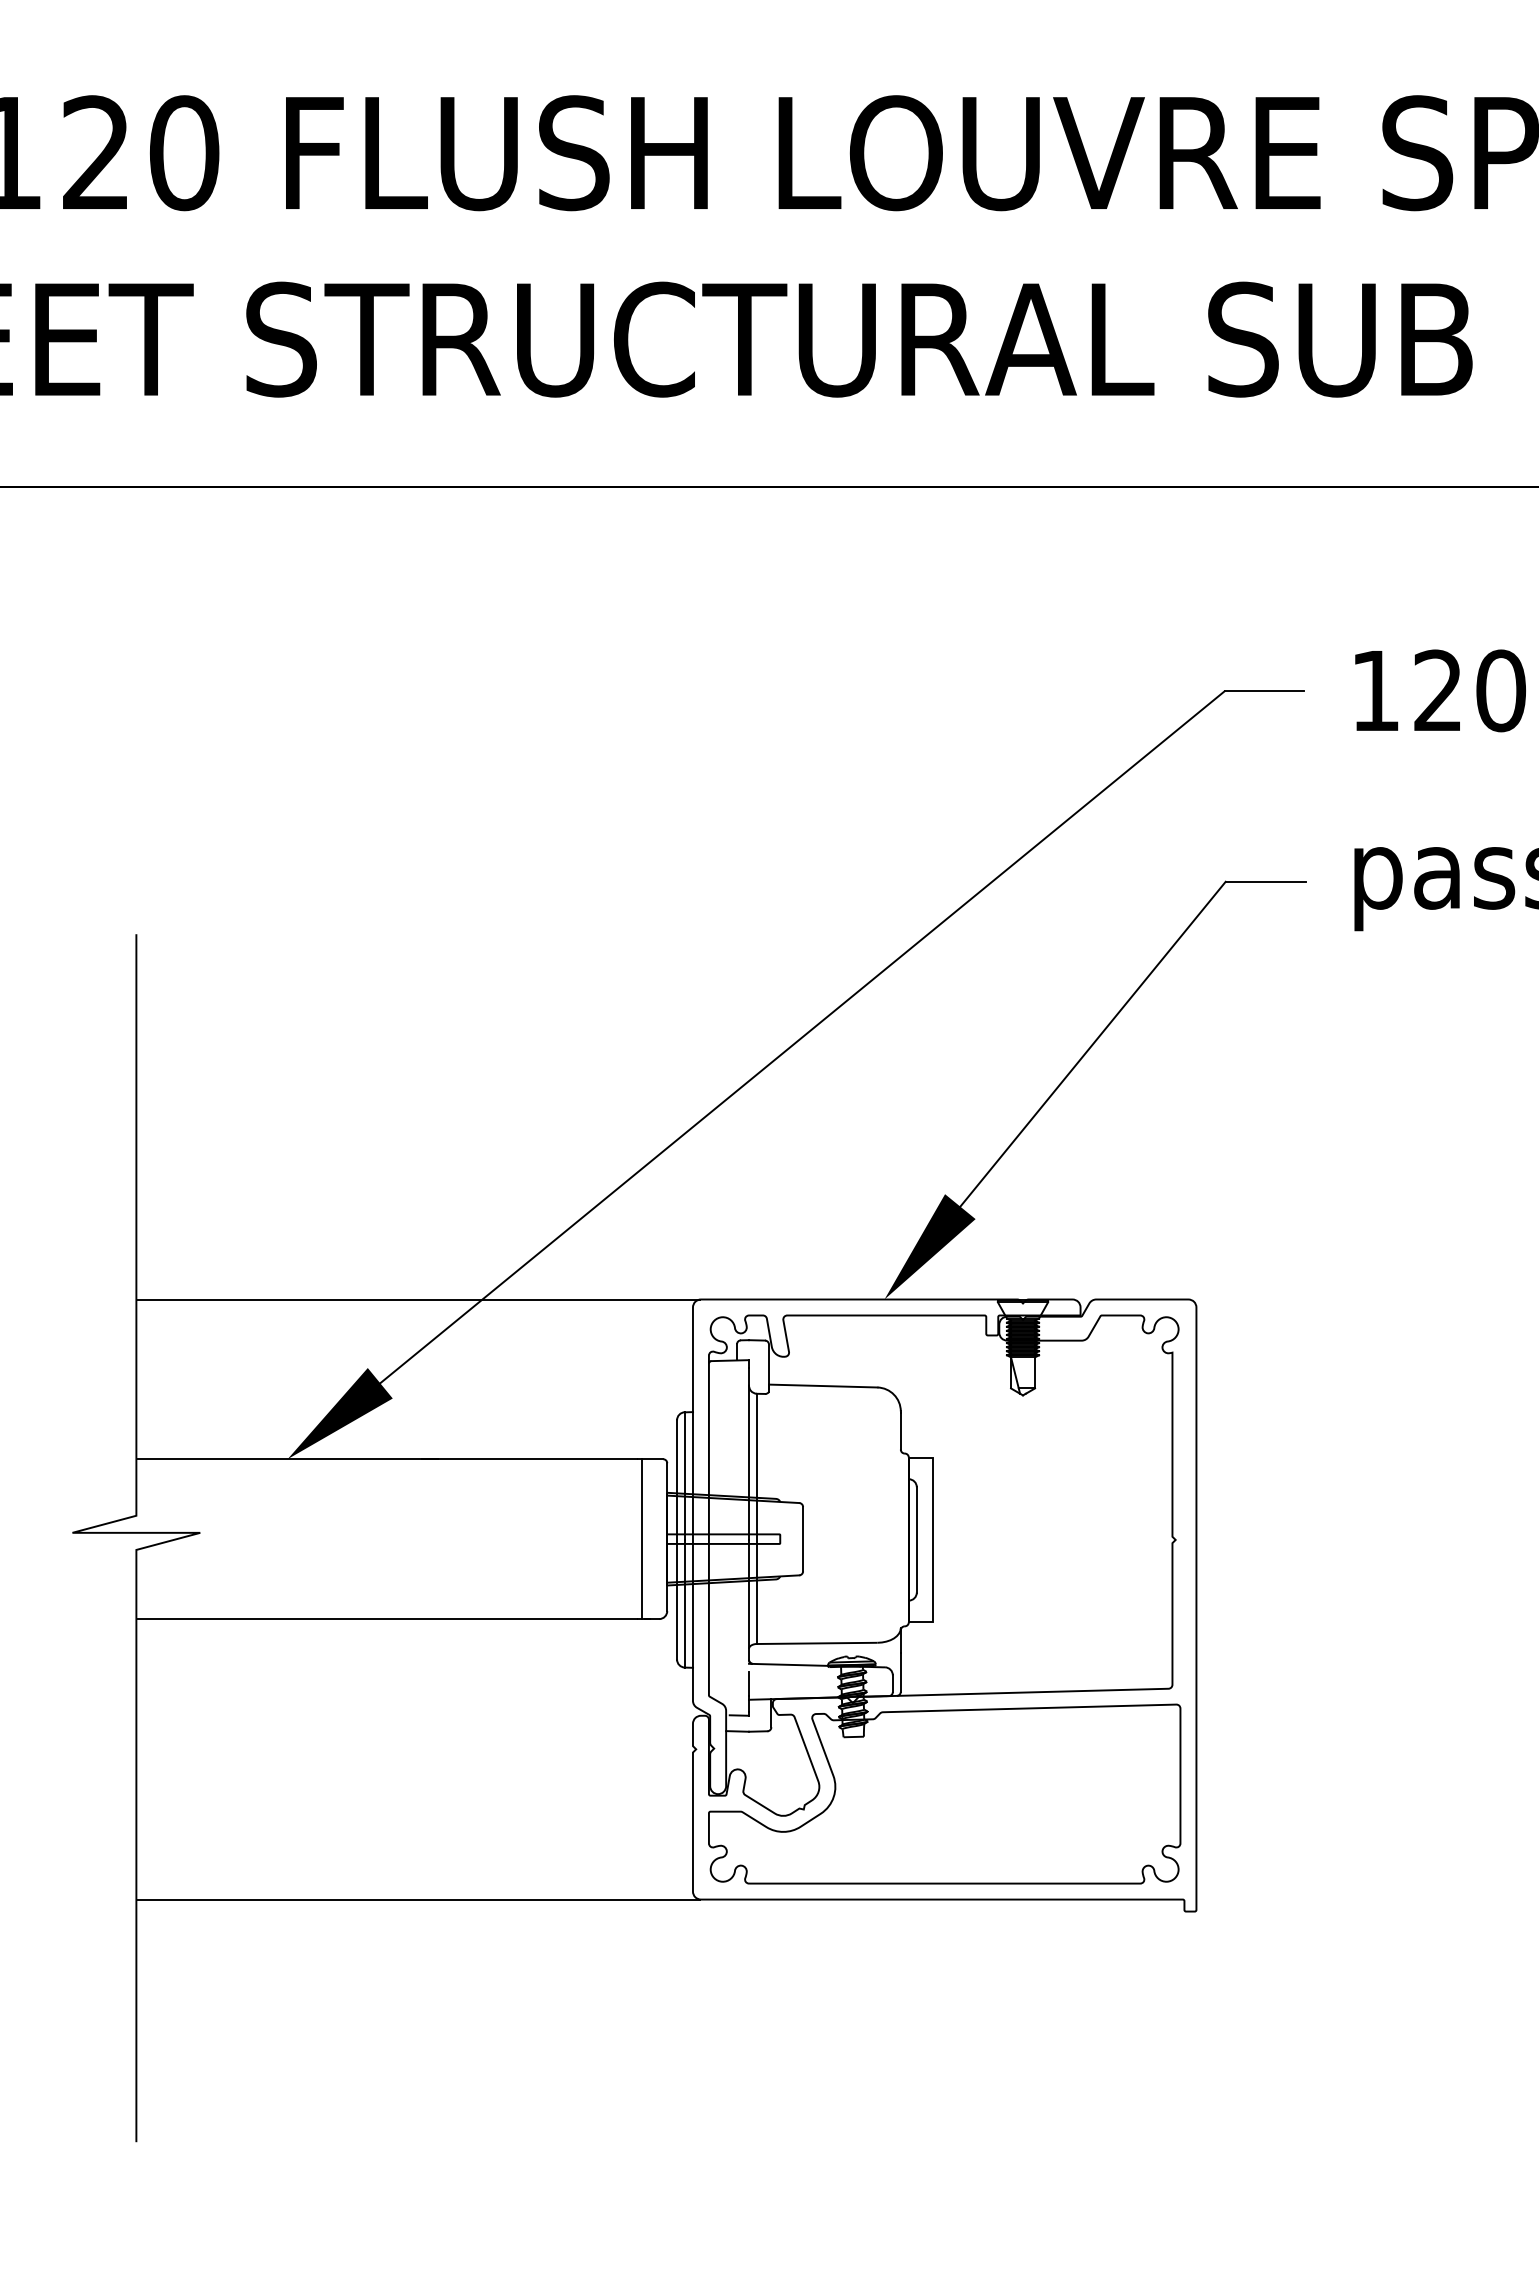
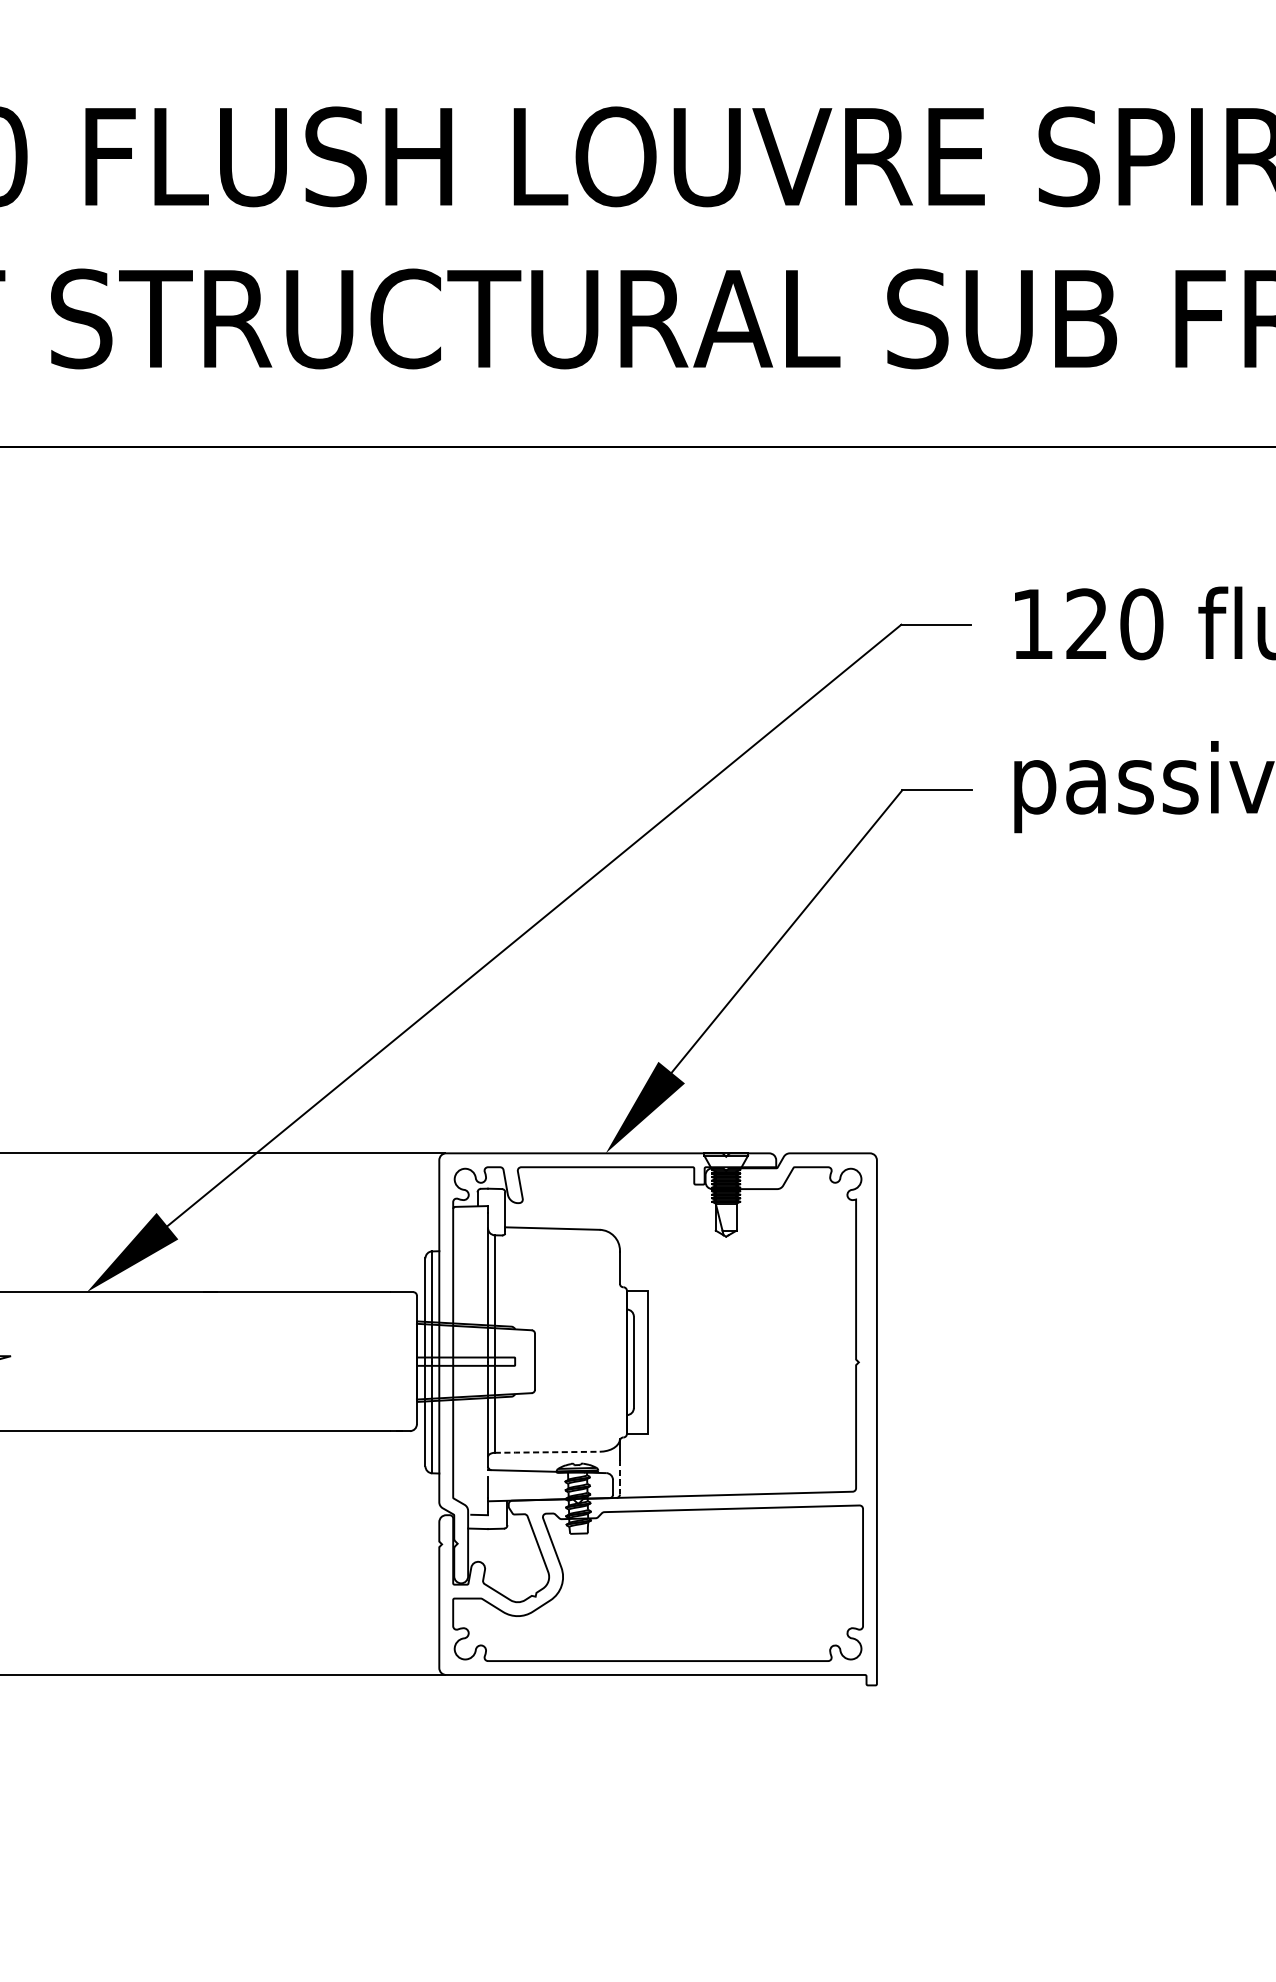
line: (641, 1539) -> (394, 1361), removed
line: (816, 1643) -> (546, 1452), solid -> dashed
line: (900, 1672) -> (619, 1477), solid -> dashed

